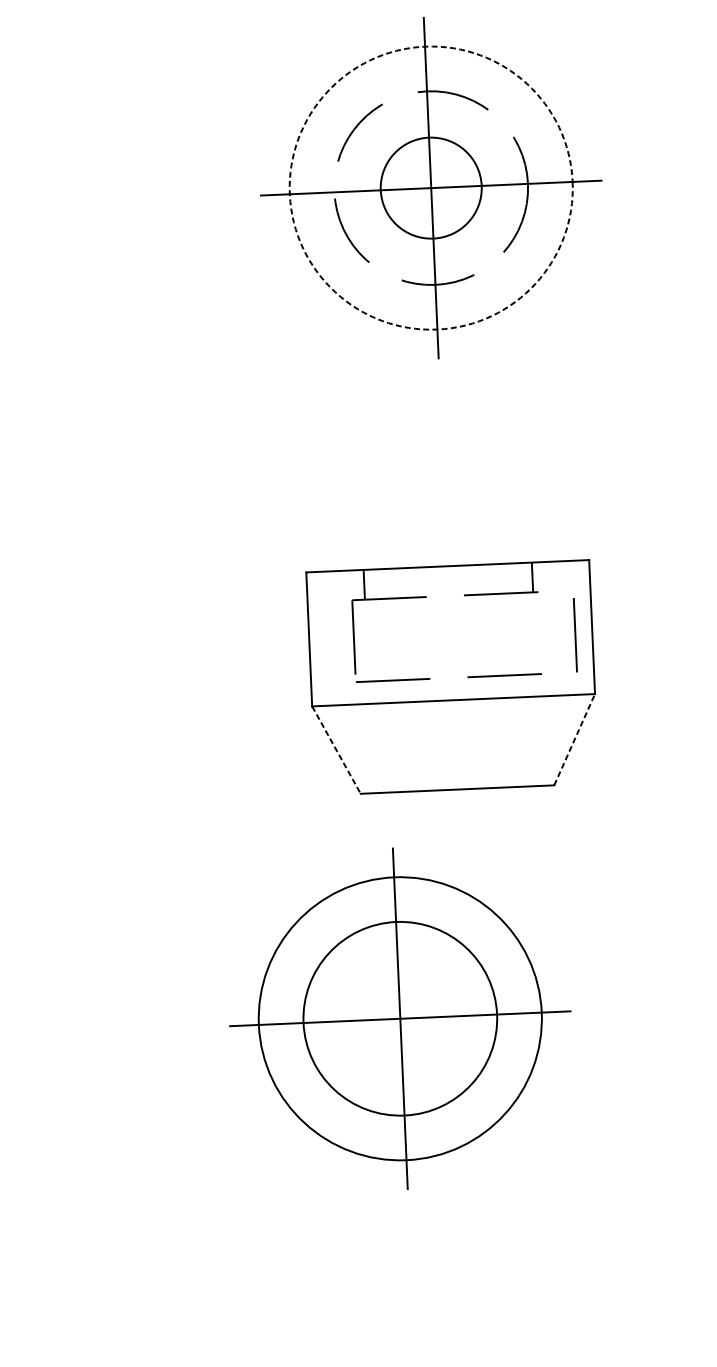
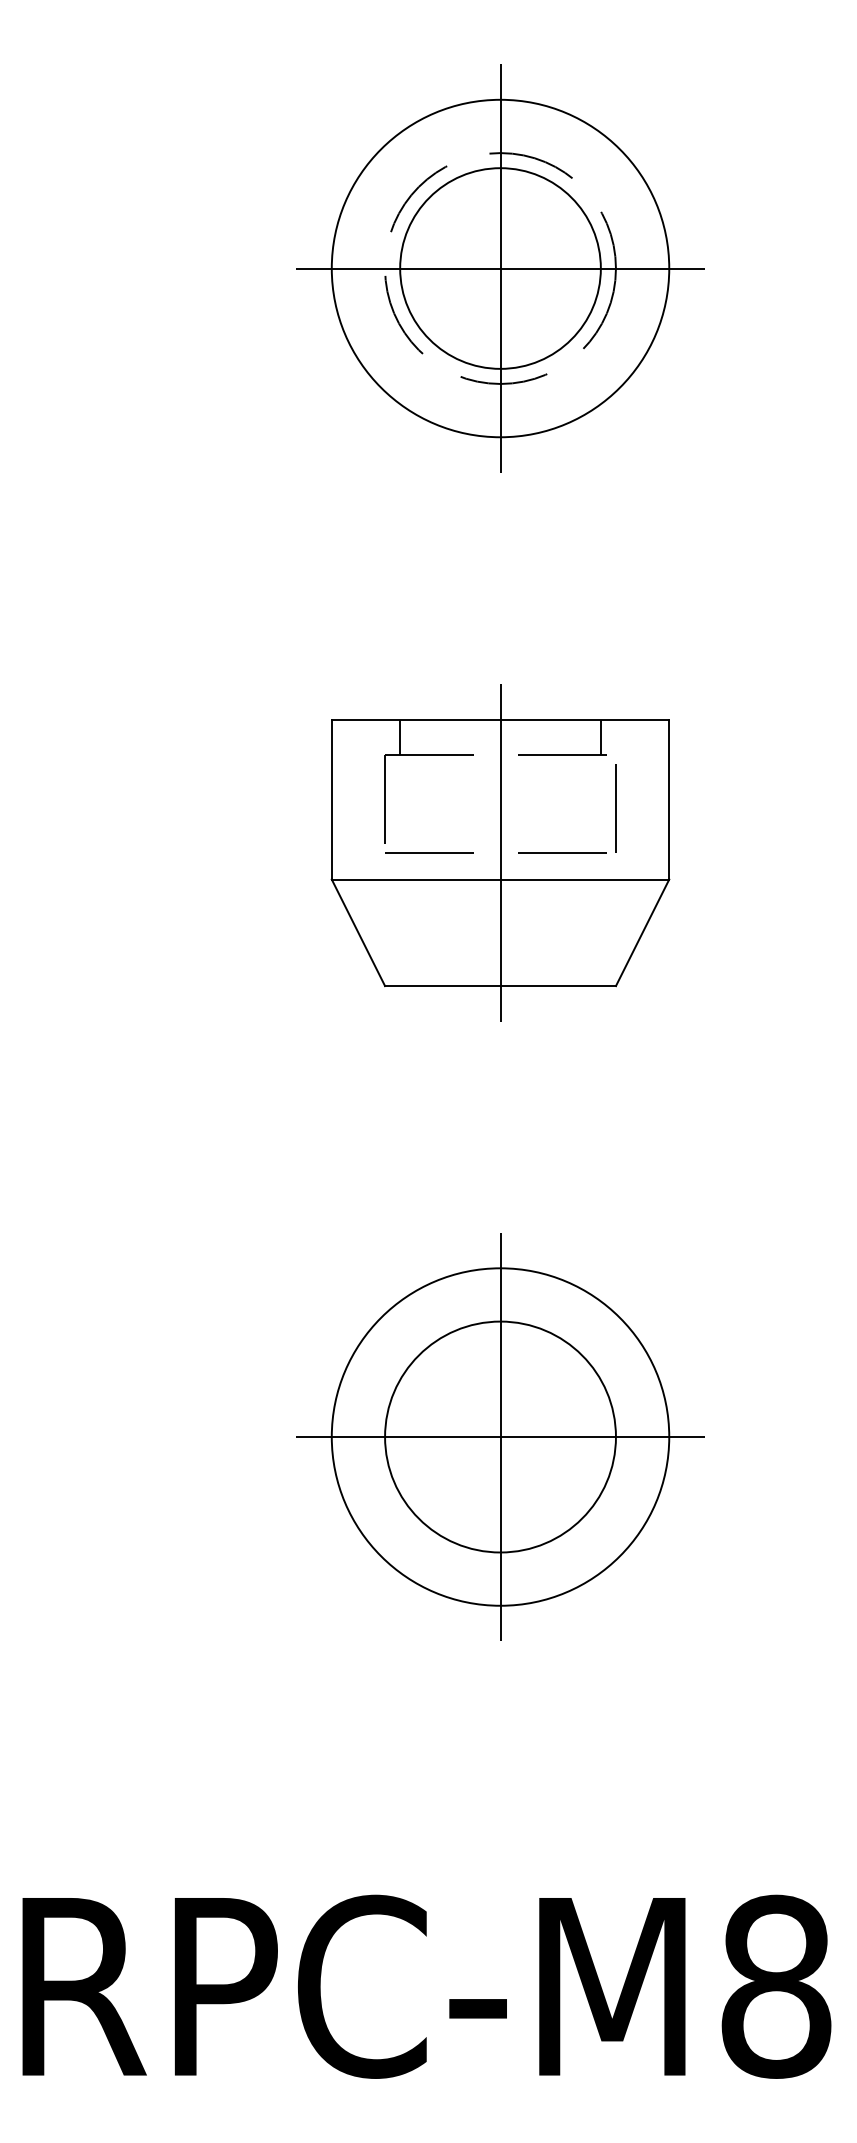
circle: (431, 188) -> (500, 268), dashed -> solid
circle: (431, 188) -> (500, 268), size x1.67
line: (575, 635) -> (615, 808), moved
line: (452, 677) -> (500, 852), added
line: (574, 739) -> (642, 932), dashed -> solid
line: (336, 749) -> (358, 932), dashed -> solid
part: (400, 1018) -> (500, 1436), moved

